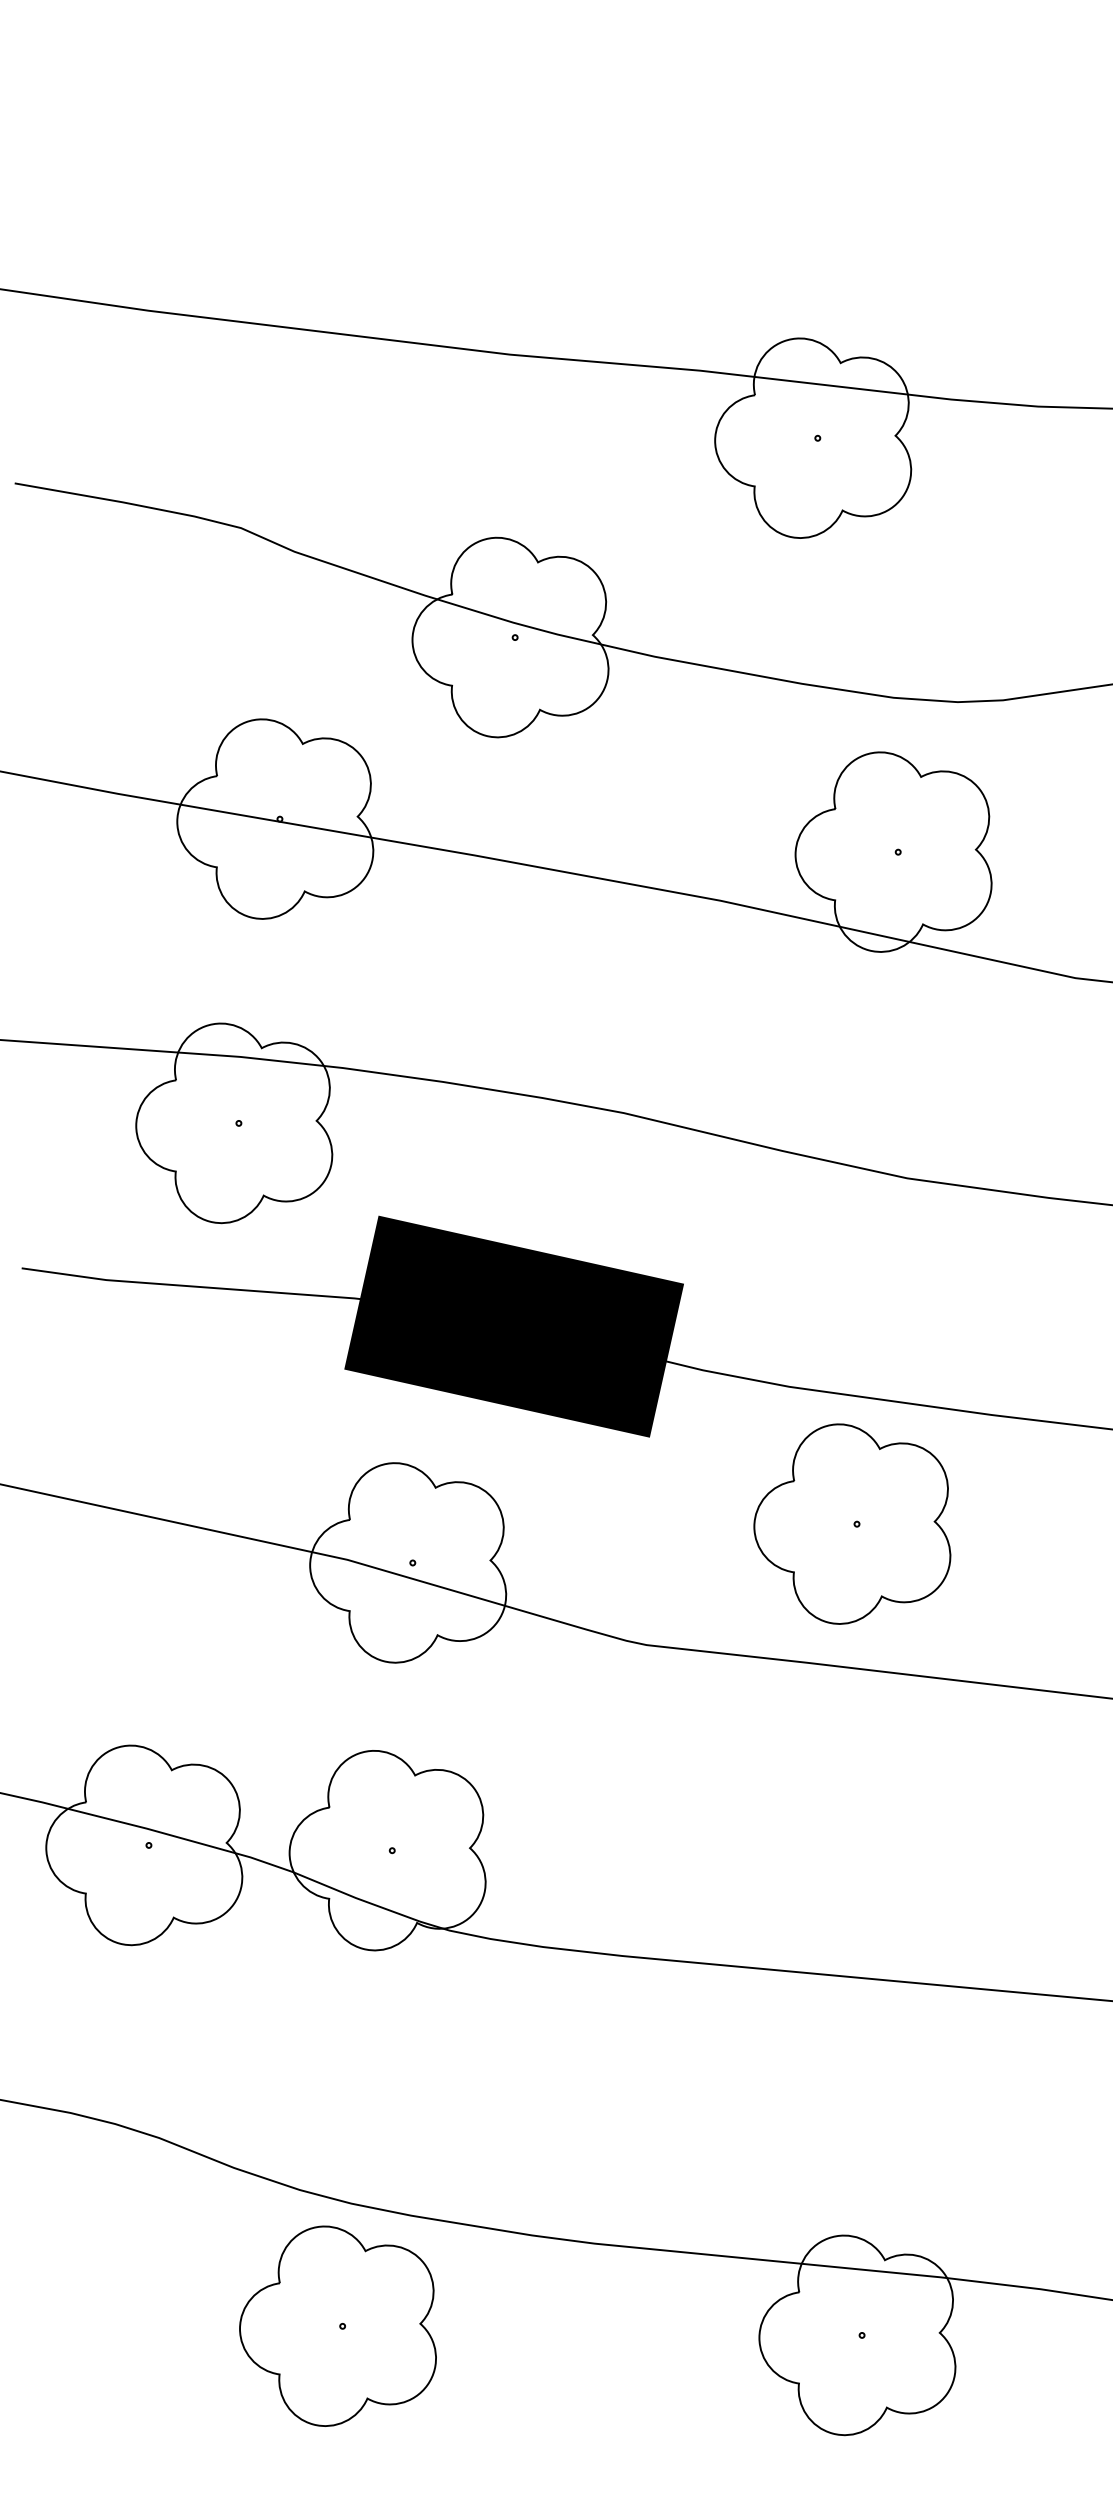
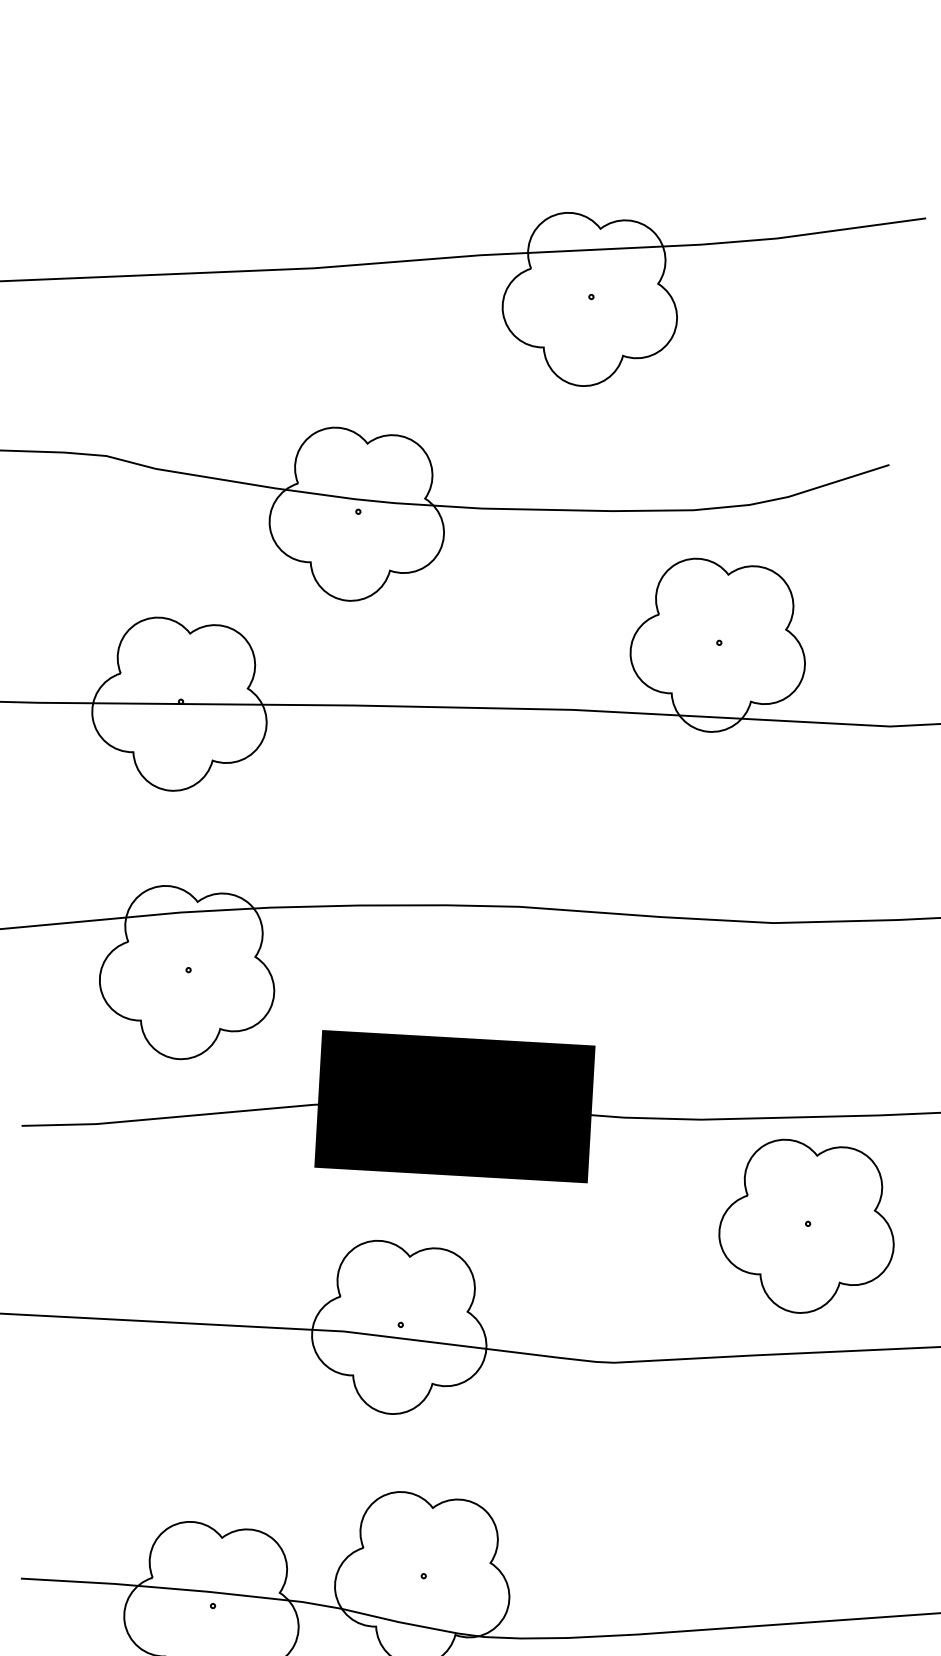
part: (852, 1523) -> (804, 1223), moved

